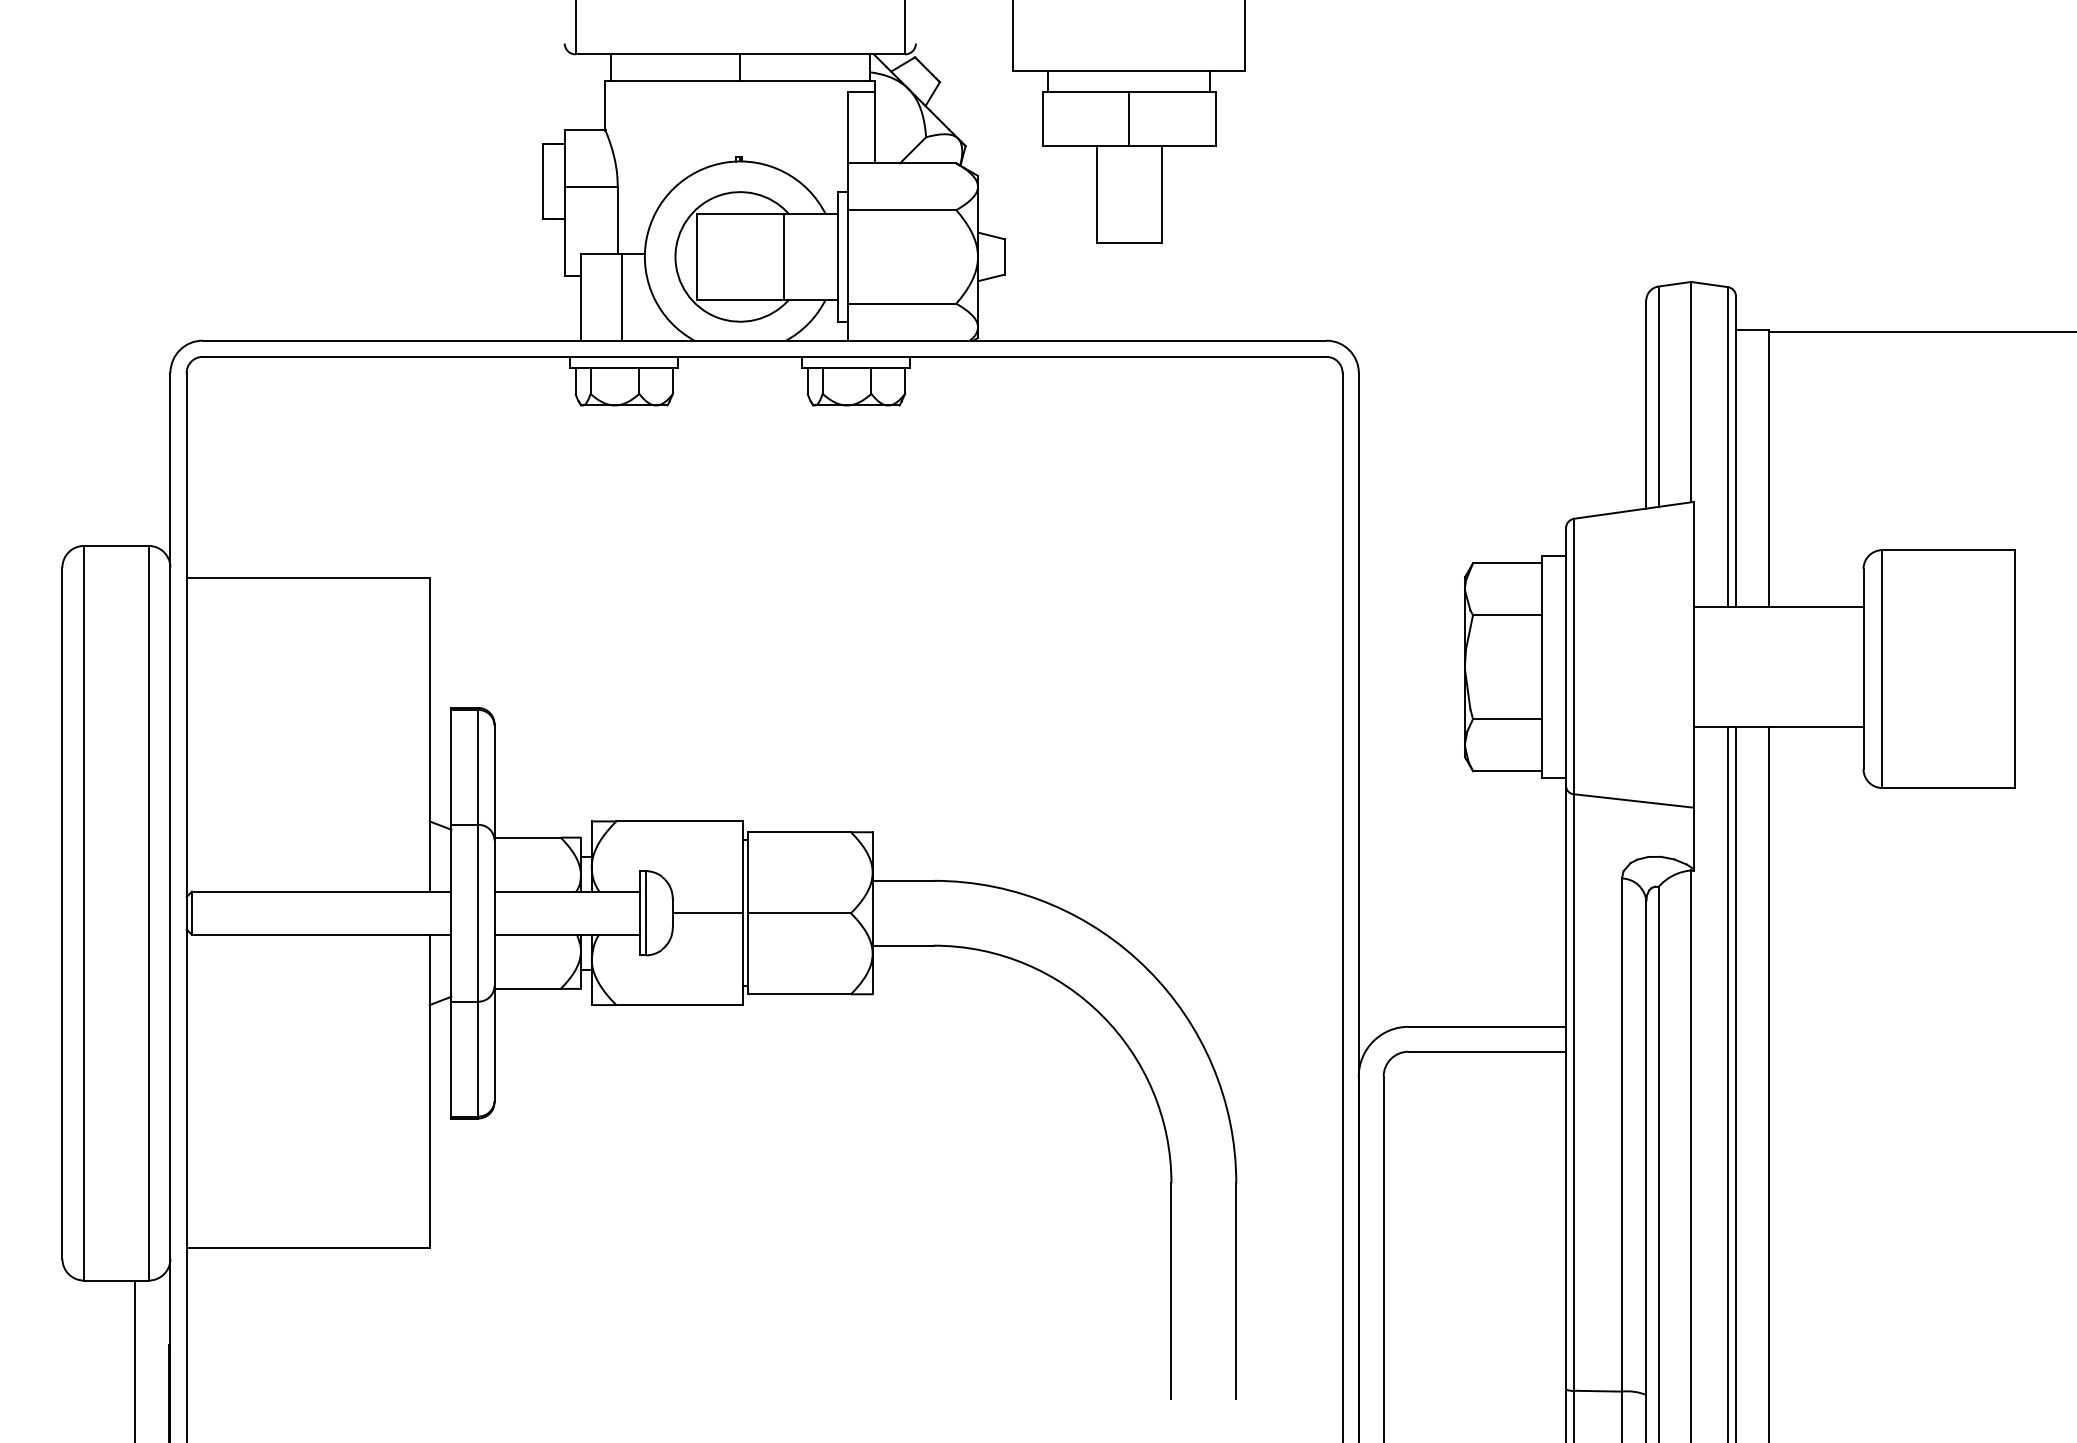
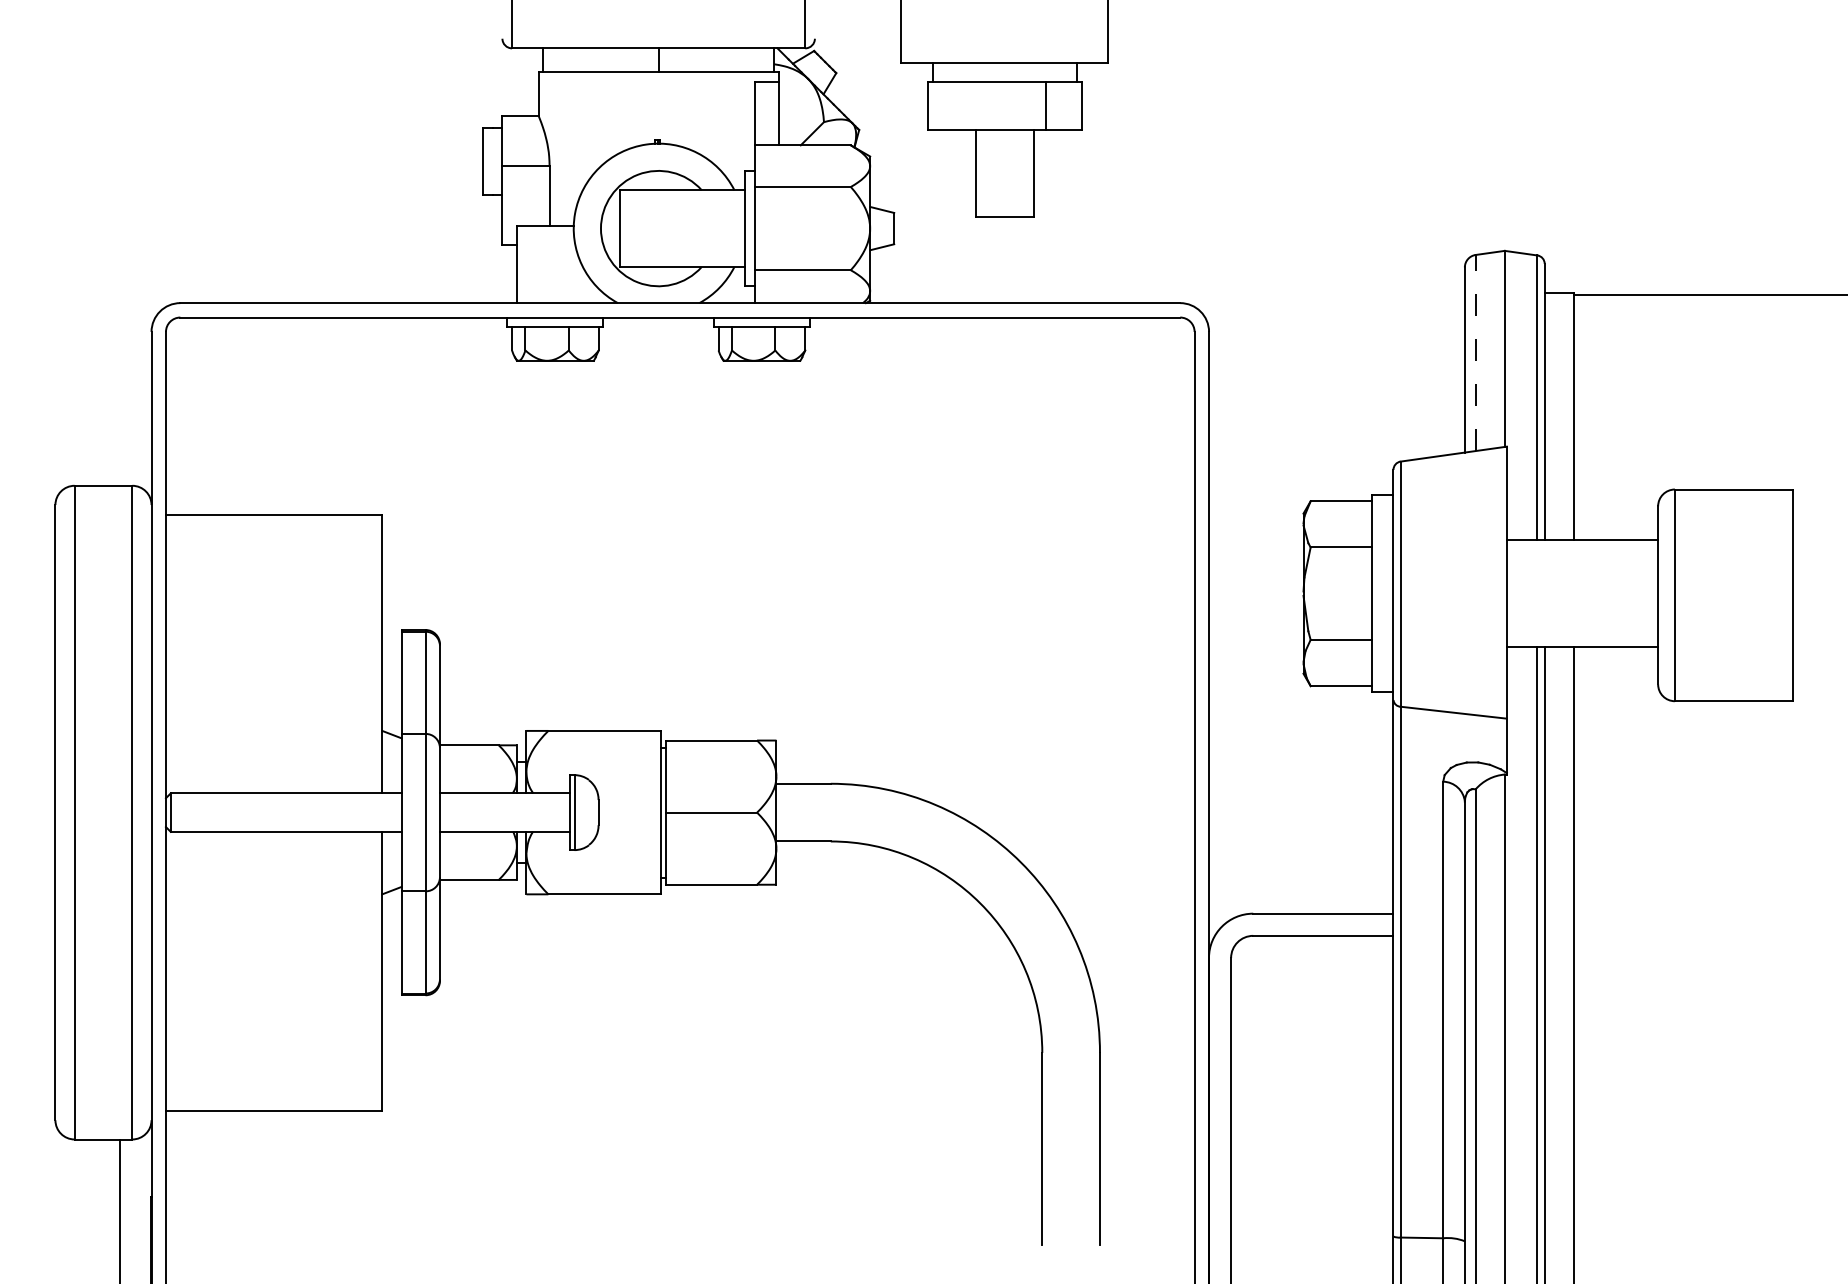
line: (1128, 119) -> (1045, 106), moved
line: (783, 256) -> (697, 228), removed
line: (622, 297) -> (553, 264), removed
line: (1658, 396) -> (1475, 352), solid -> dashed
line: (707, 913) -> (629, 812), removed

